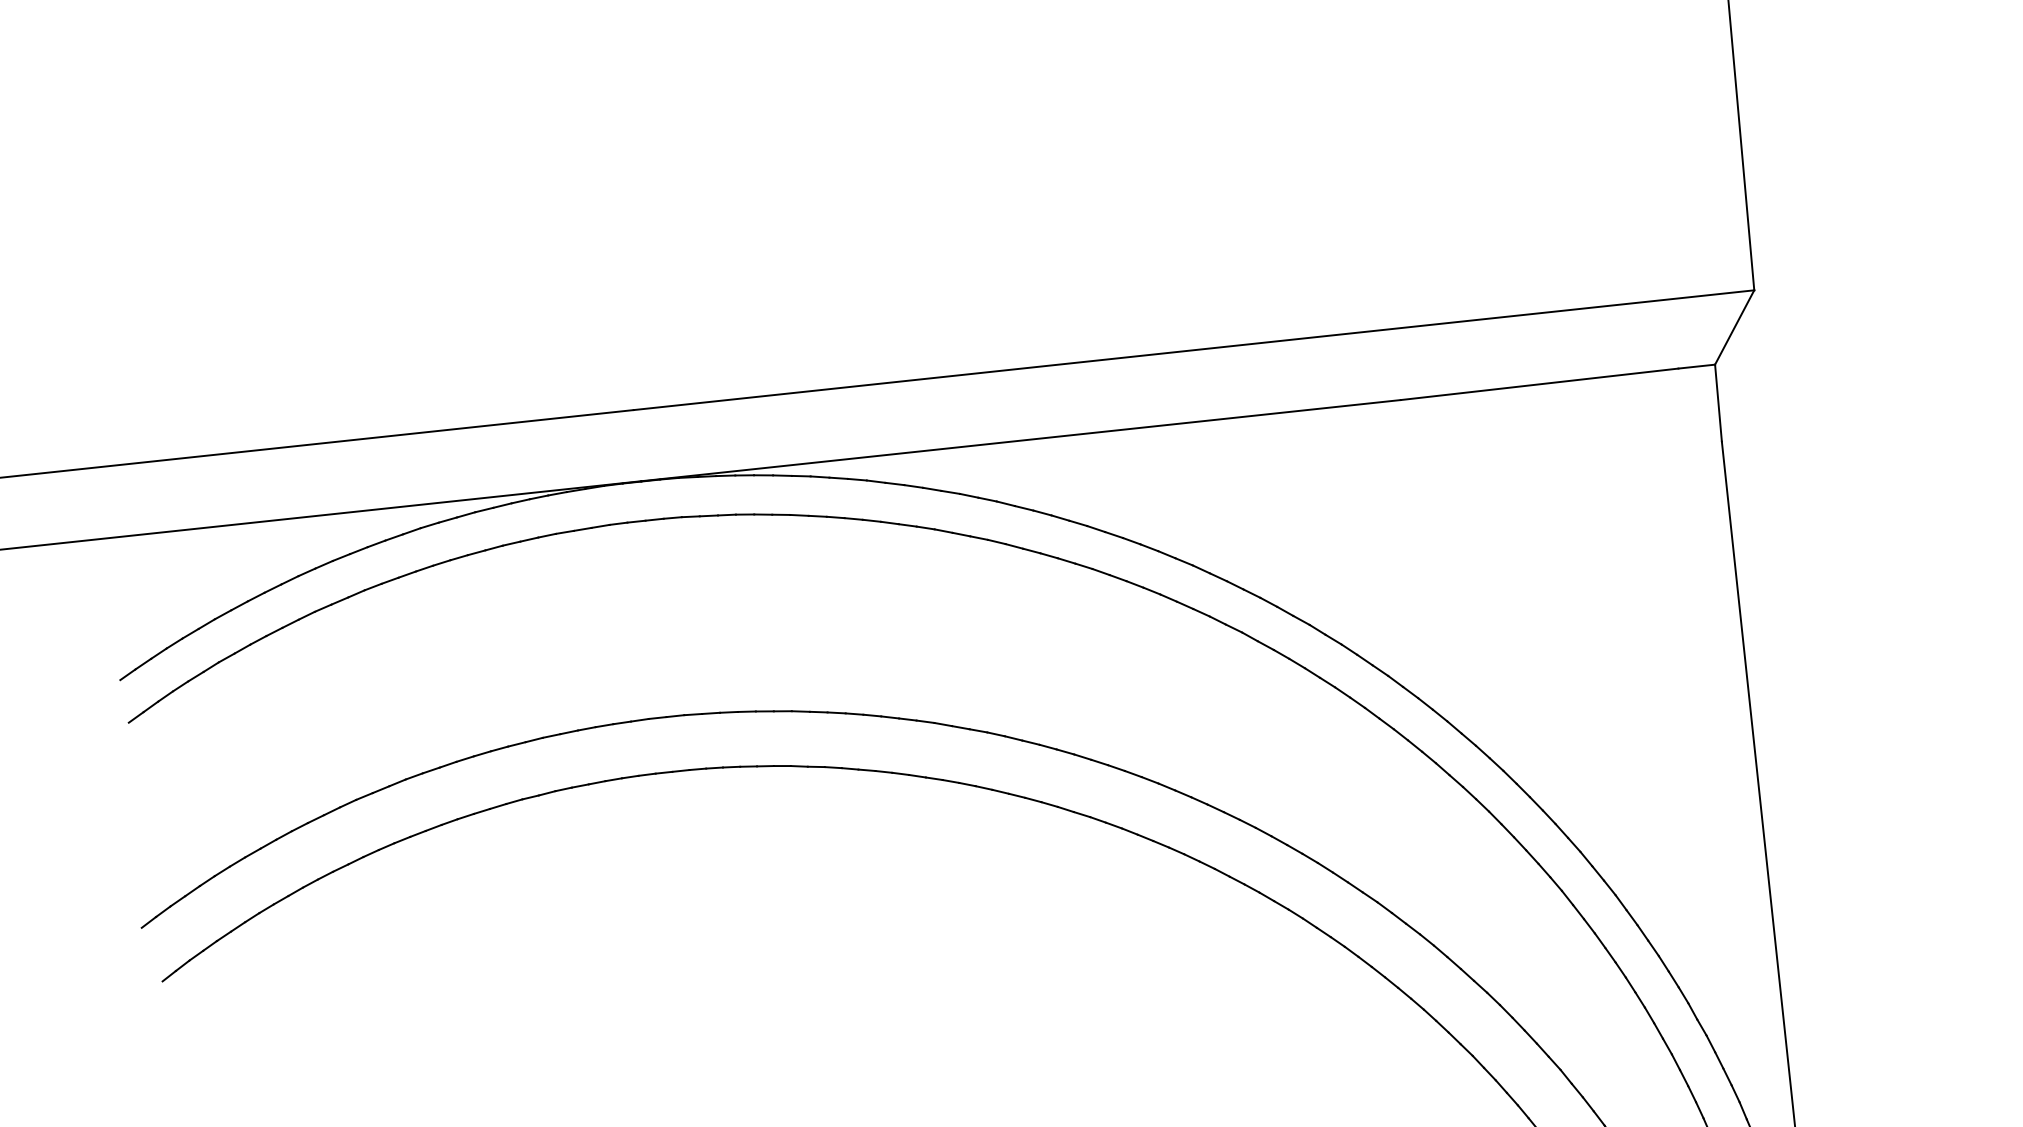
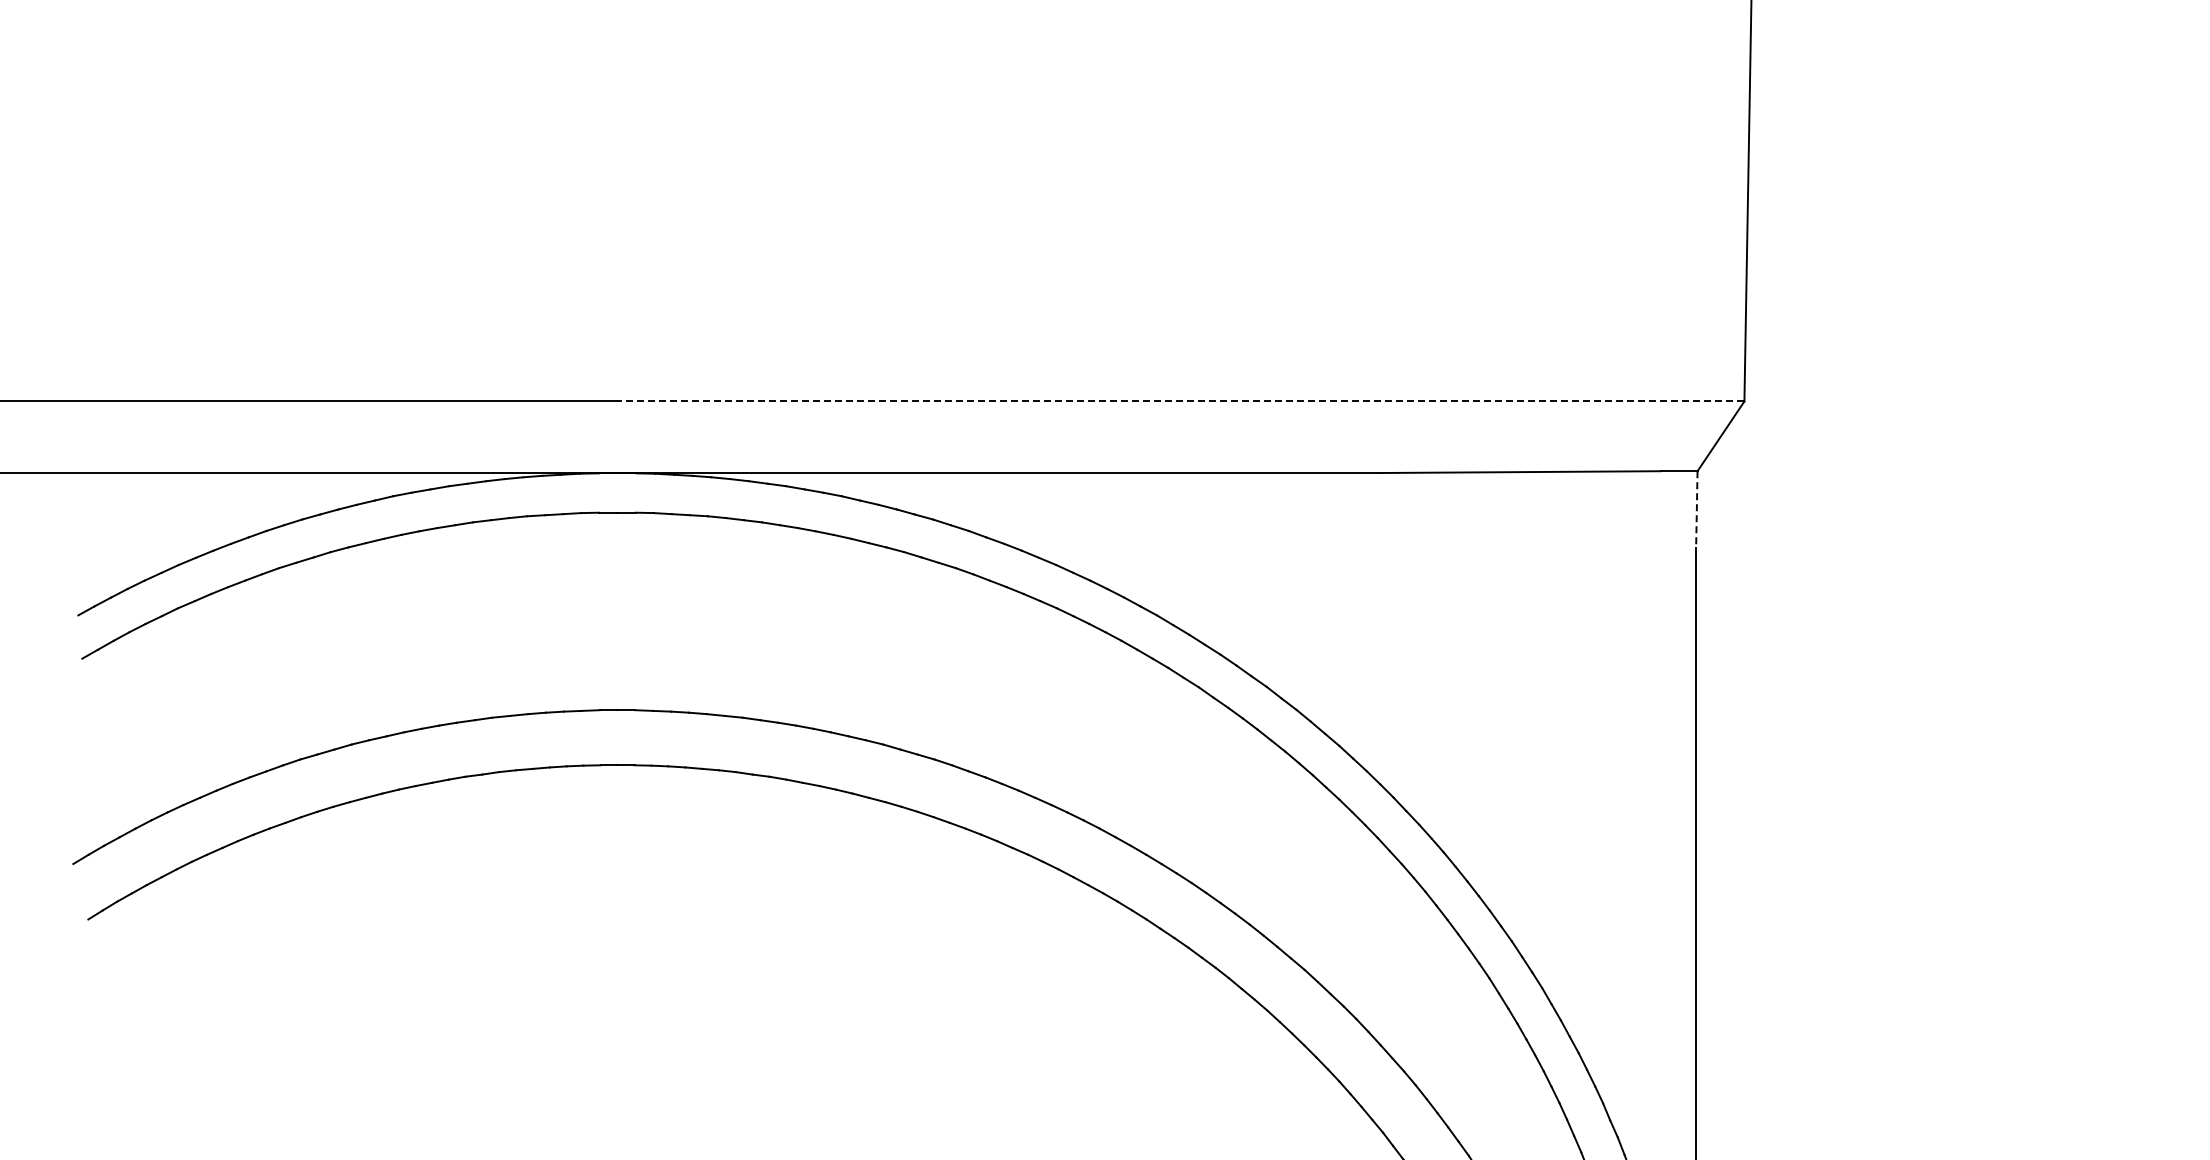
line: (1193, 350) -> (1180, 401), solid -> dashed
line: (1718, 402) -> (1696, 509), solid -> dashed

